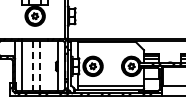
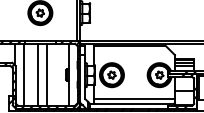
line: (32, 66) -> (37, 75), dashed -> solid
line: (40, 66) -> (46, 75), dashed -> solid

